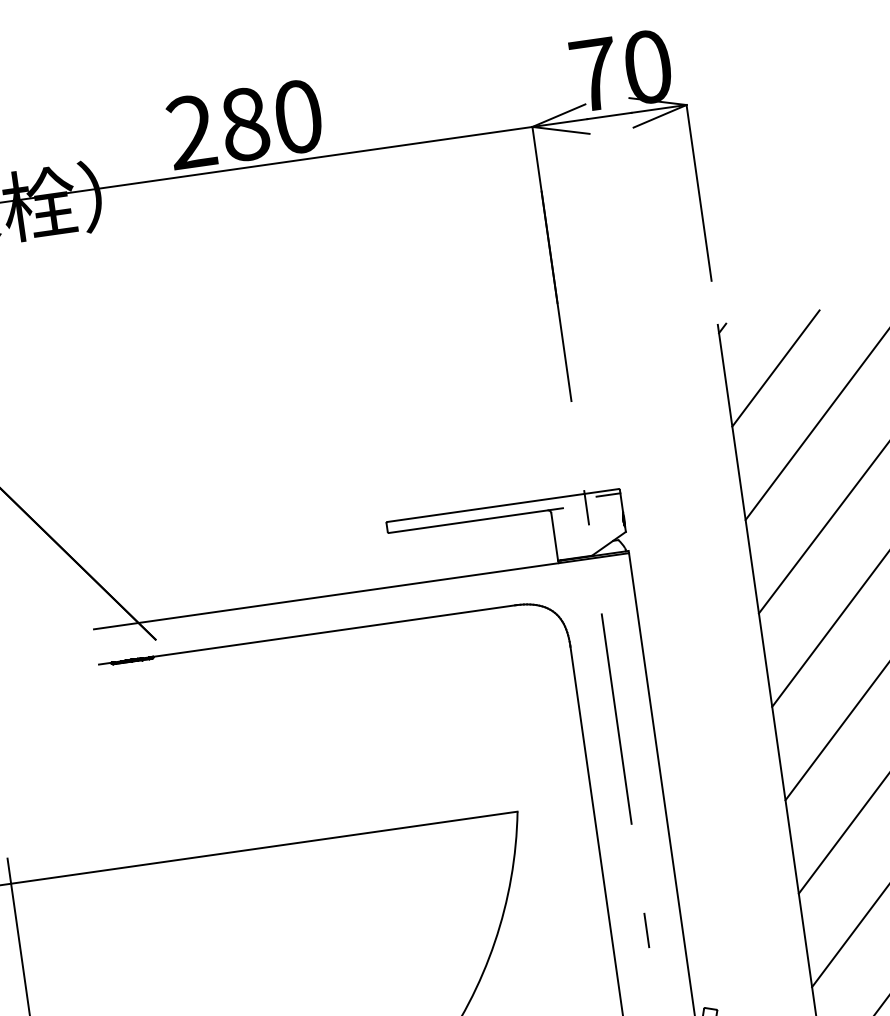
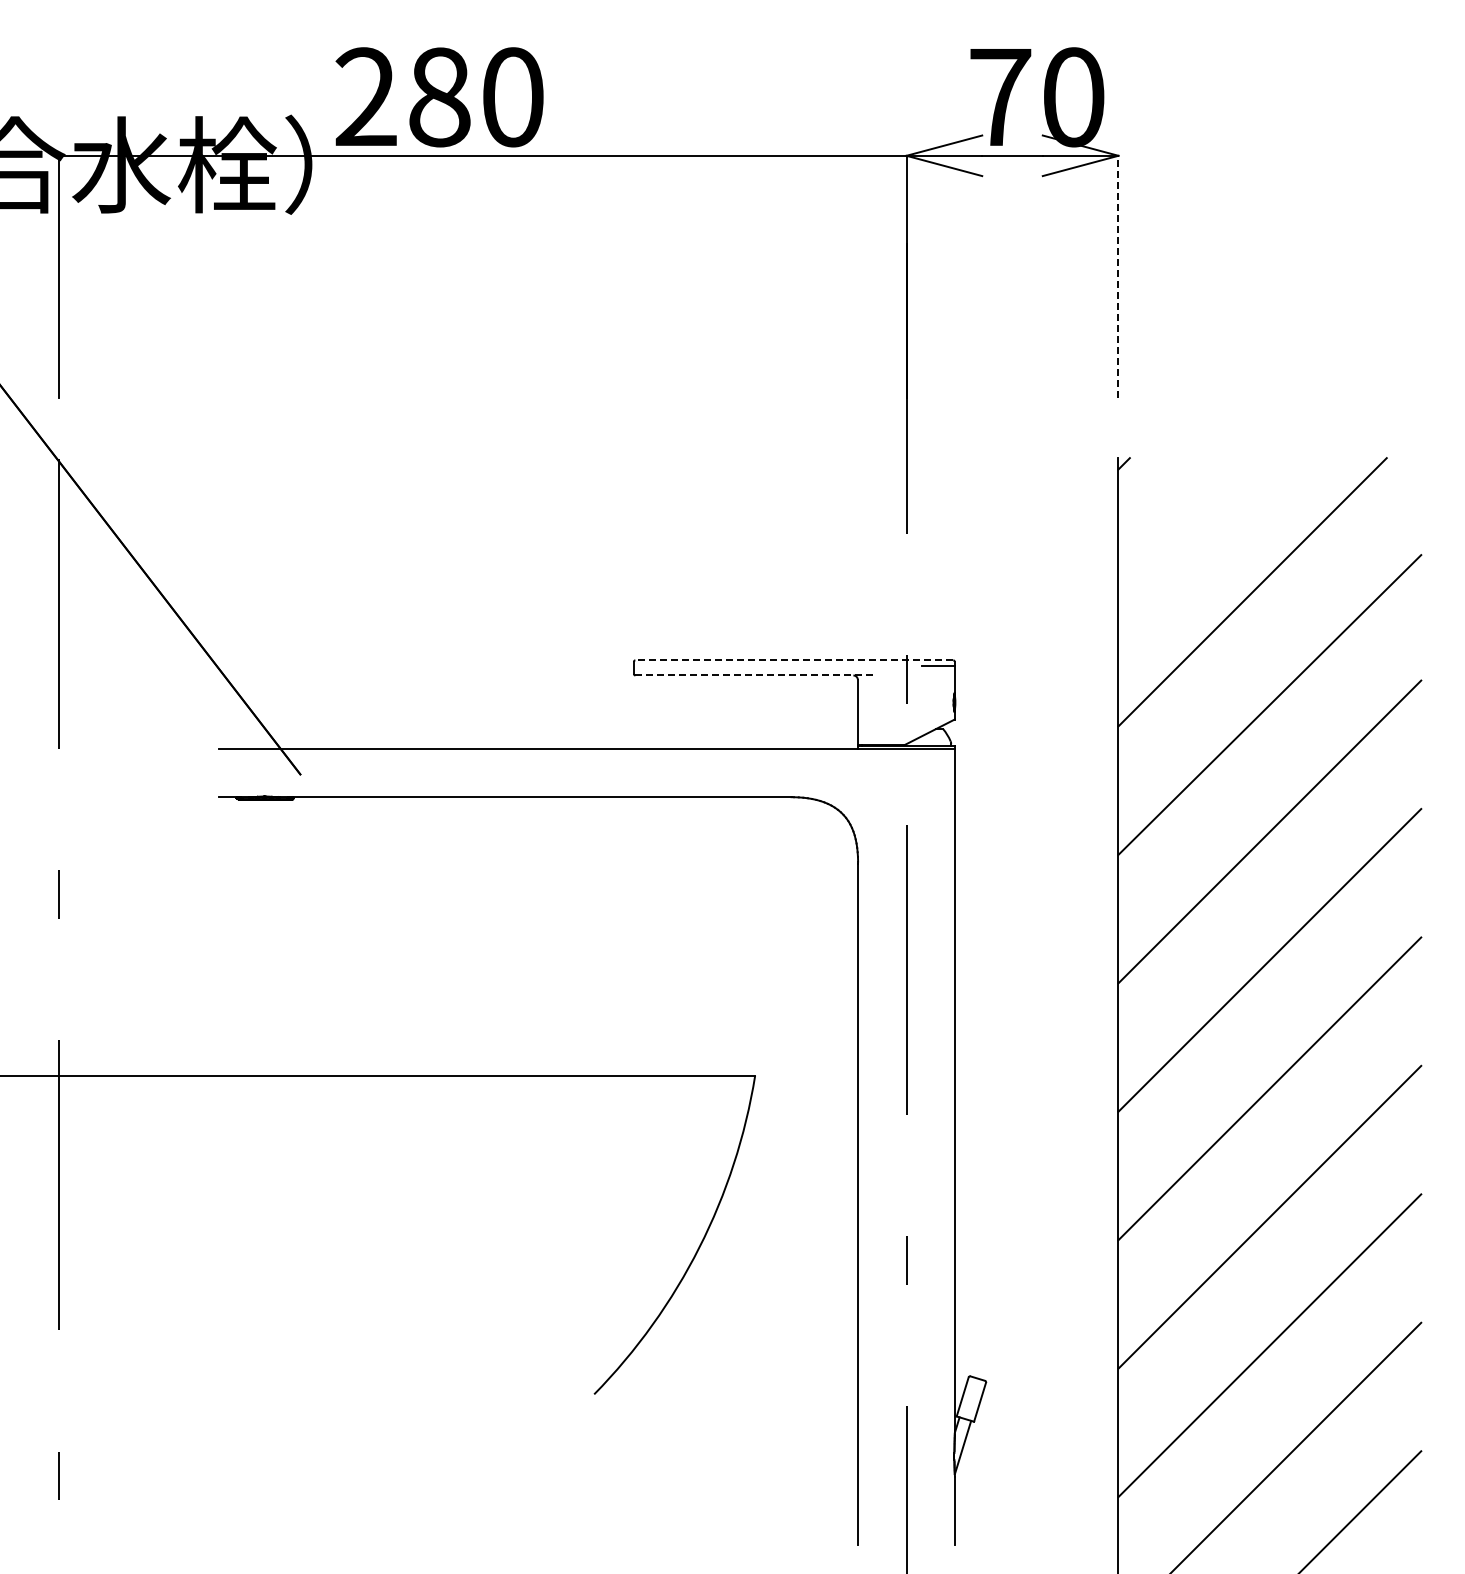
text: (244, 124) -> (439, 97), moved
line: (699, 192) -> (1118, 276), solid -> dashed
line: (775, 368) -> (1188, 527), removed
line: (503, 505) -> (794, 660), solid -> dashed
line: (475, 520) -> (754, 675), solid -> dashed

